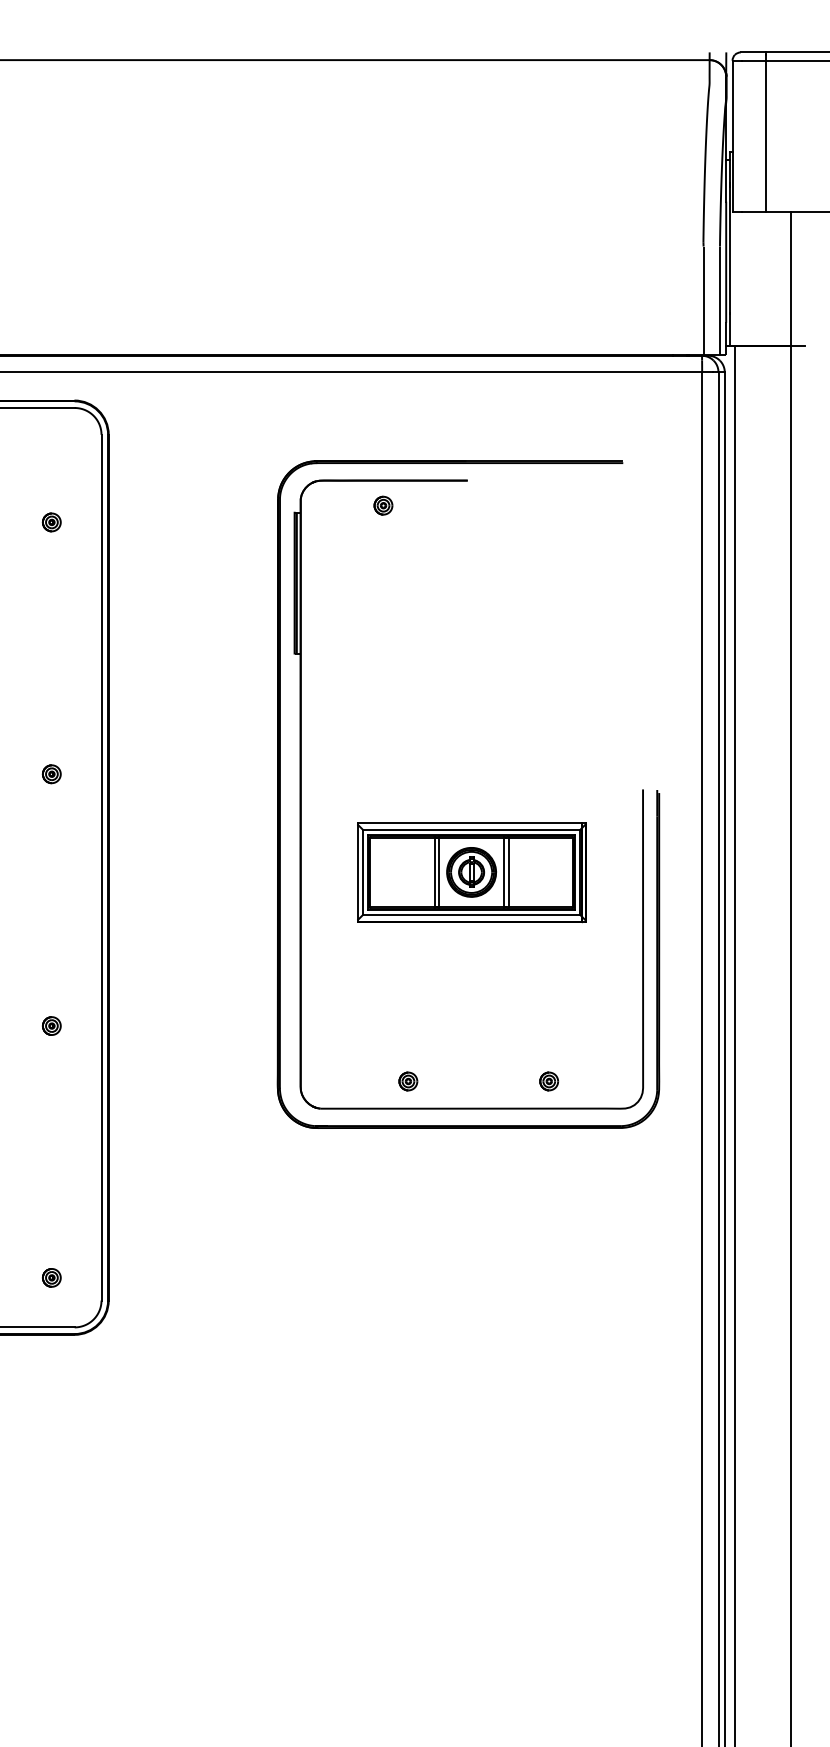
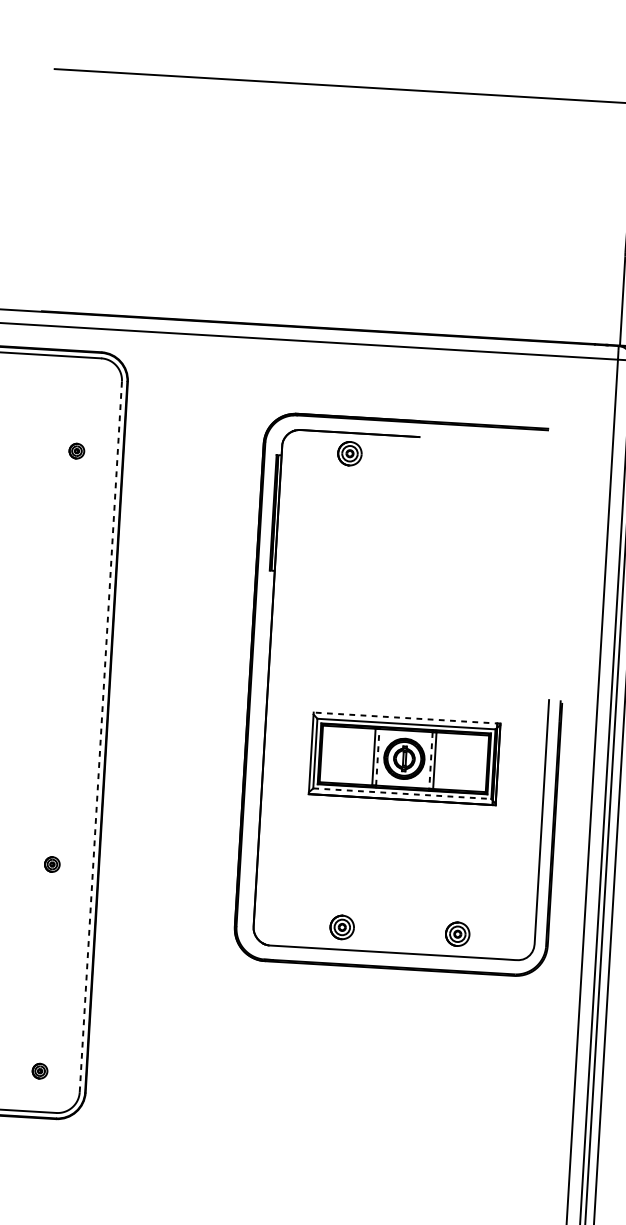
part: (383, 505) -> (349, 453), size x1.6
part: (51, 774) -> (64, 658), removed
line: (471, 822) -> (406, 717), solid -> dashed
line: (101, 867) -> (100, 736), solid -> dashed
line: (439, 871) -> (378, 756), solid -> dashed
line: (504, 872) -> (431, 760), solid -> dashed
line: (472, 914) -> (403, 793), solid -> dashed
part: (408, 1081) -> (342, 927), size x1.6
part: (549, 1081) -> (458, 934), size x1.6

